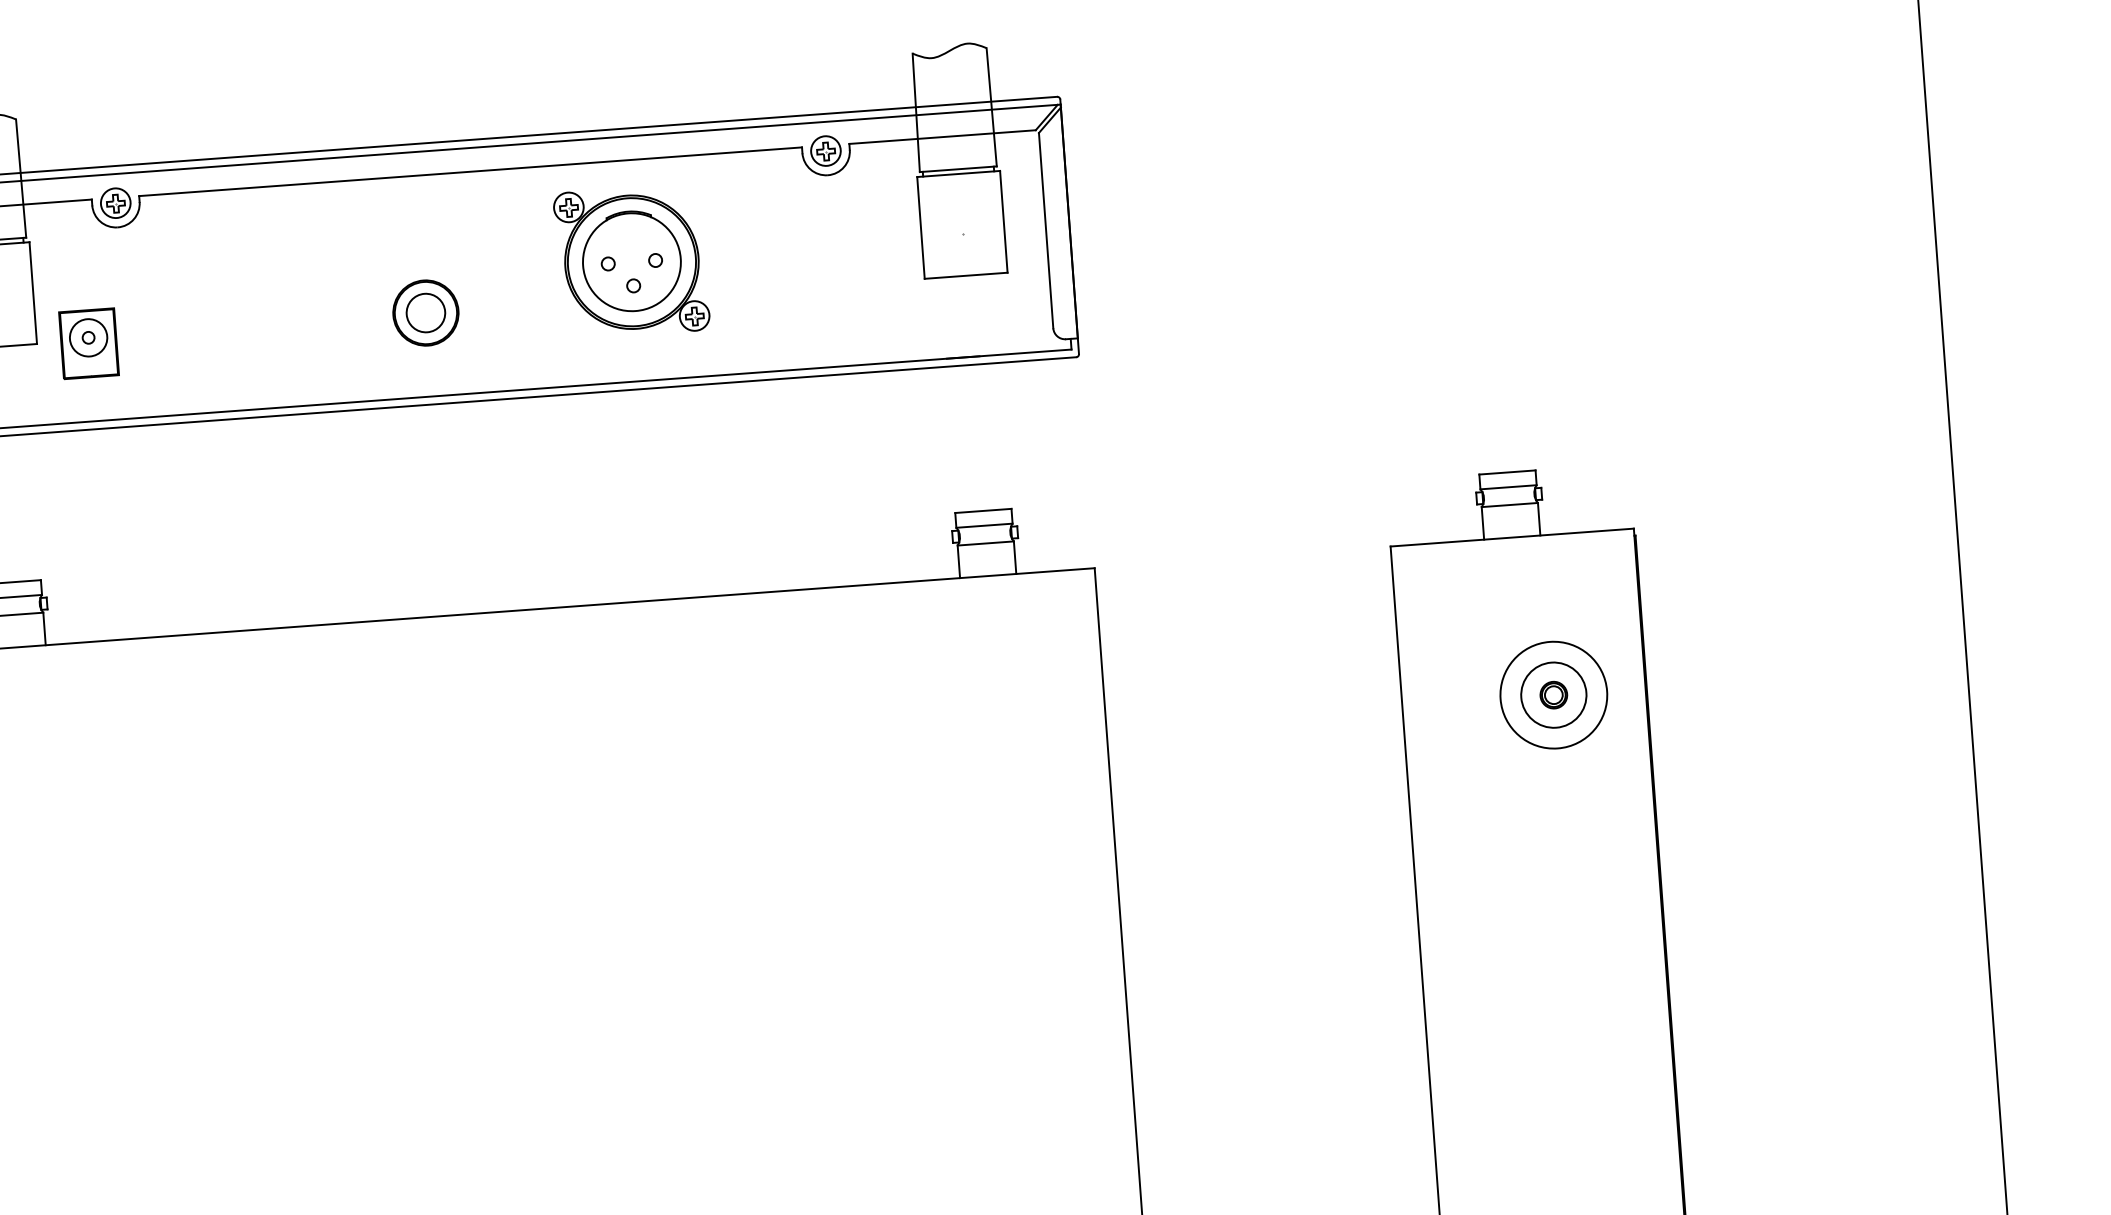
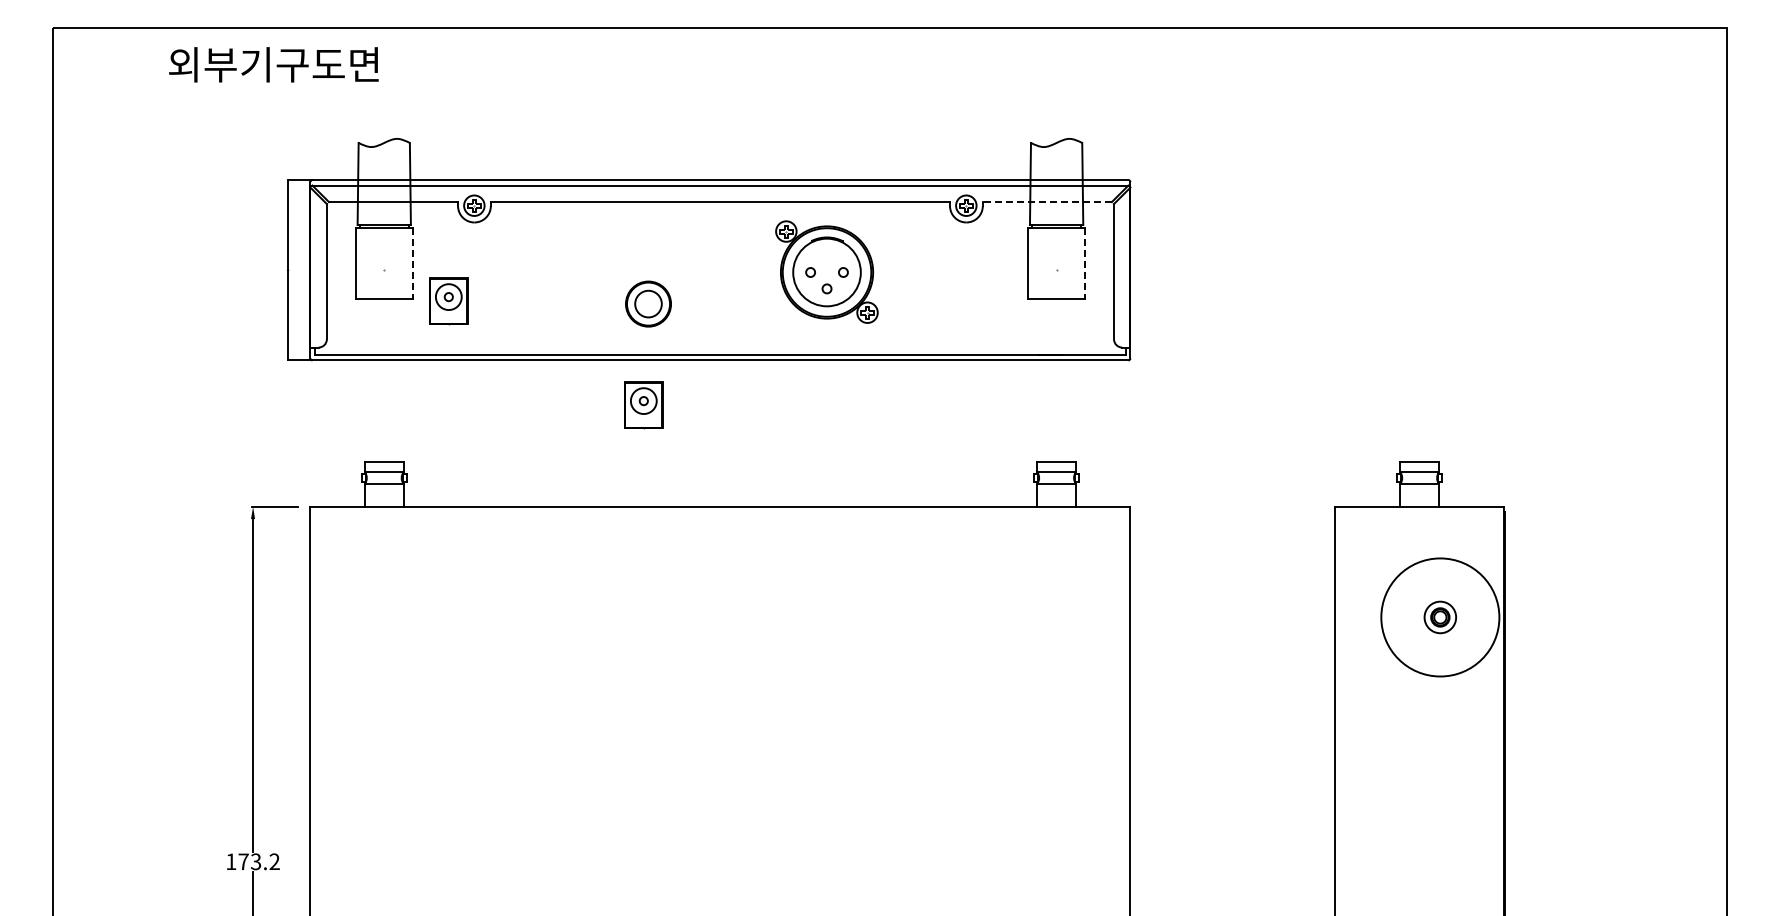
line: (942, 137) -> (1047, 202), solid -> dashed
line: (1004, 221) -> (1085, 263), solid -> dashed
line: (32, 293) -> (412, 263), solid -> dashed
part: (425, 312) -> (648, 303), moved
part: (381, 473) -> (643, 405), added
circle: (1552, 695) -> (1439, 617), size x0.7
circle: (1554, 695) -> (1440, 617), size x1.6

